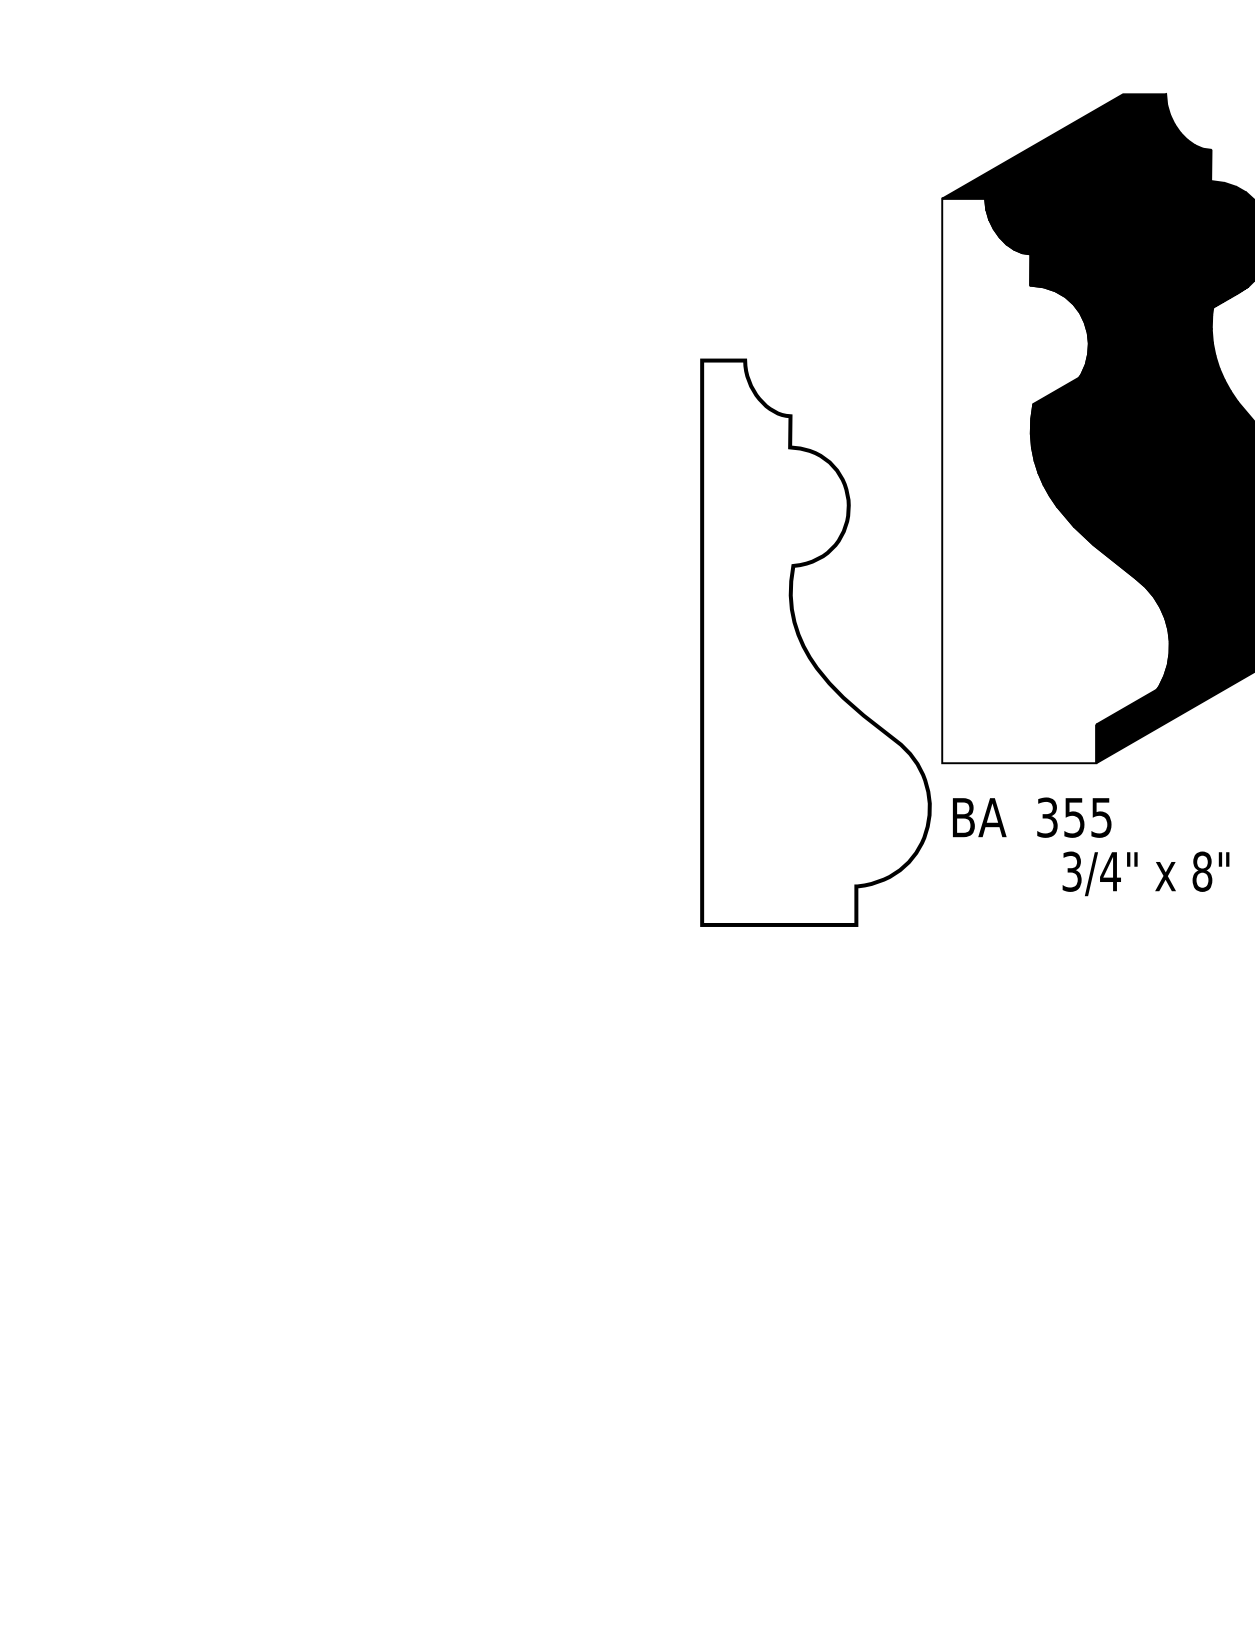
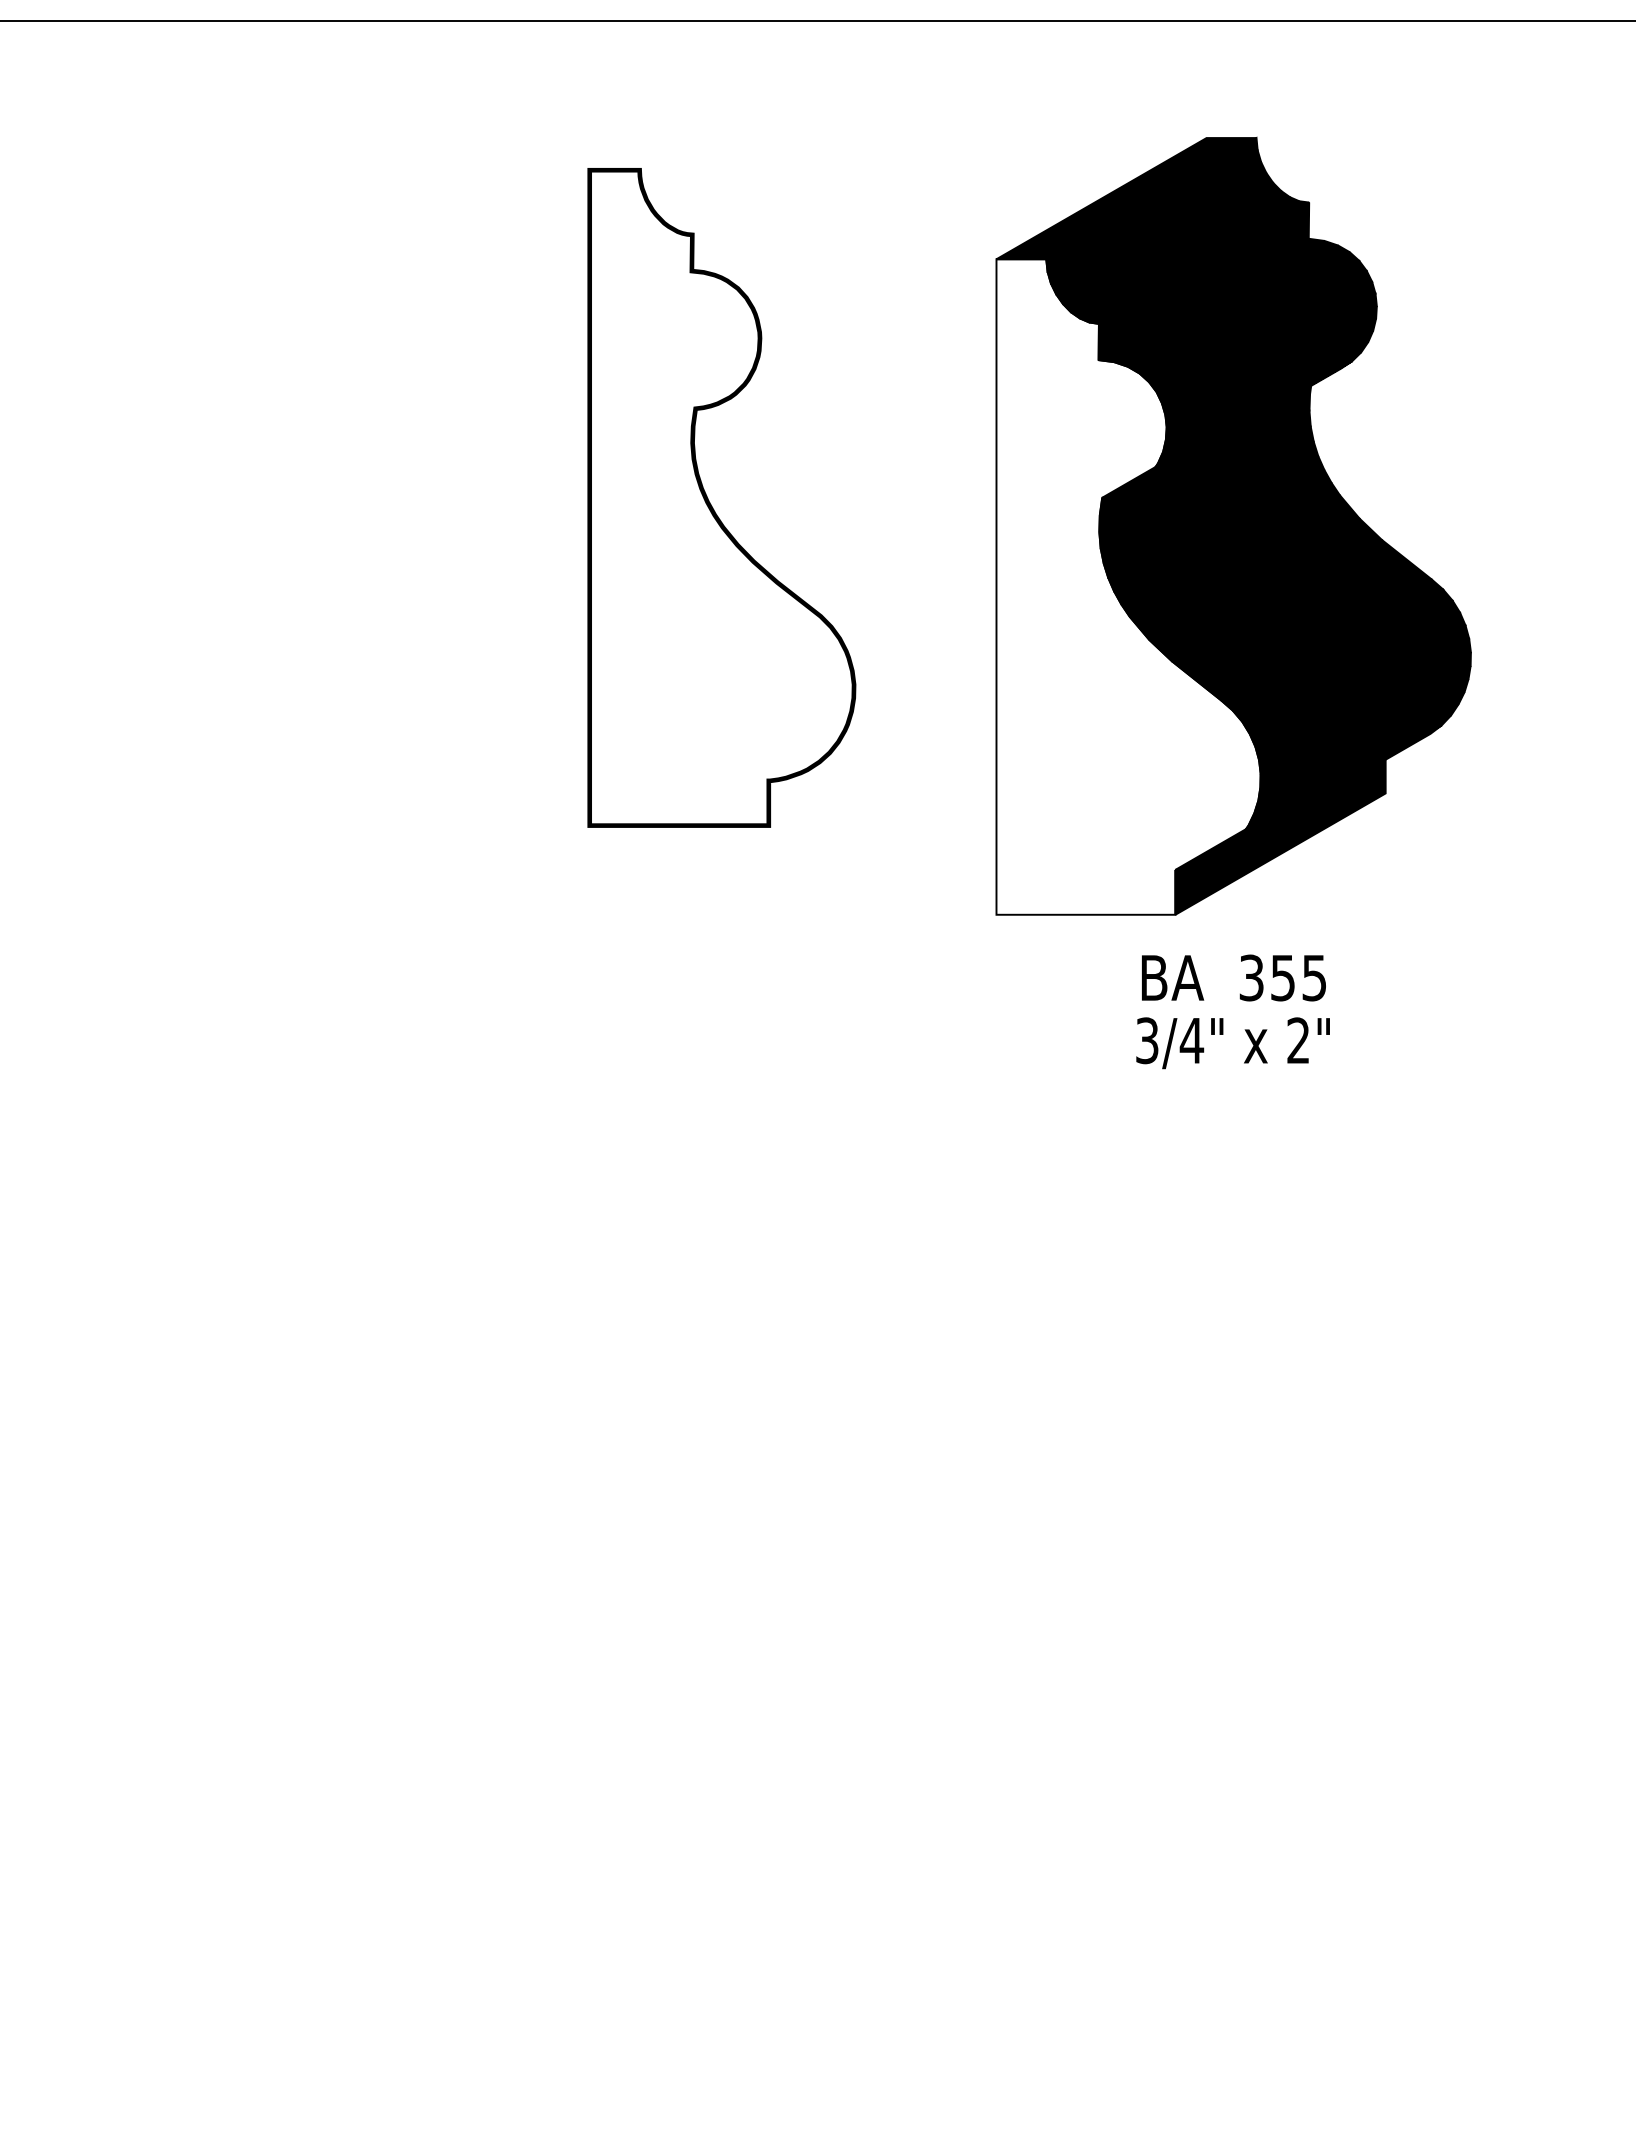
part: (806, 646) -> (710, 502), moved
text: (1031, 817) -> (1233, 977), moved
text: (1202, 871) -> (1298, 1040), 8" -> 2"

